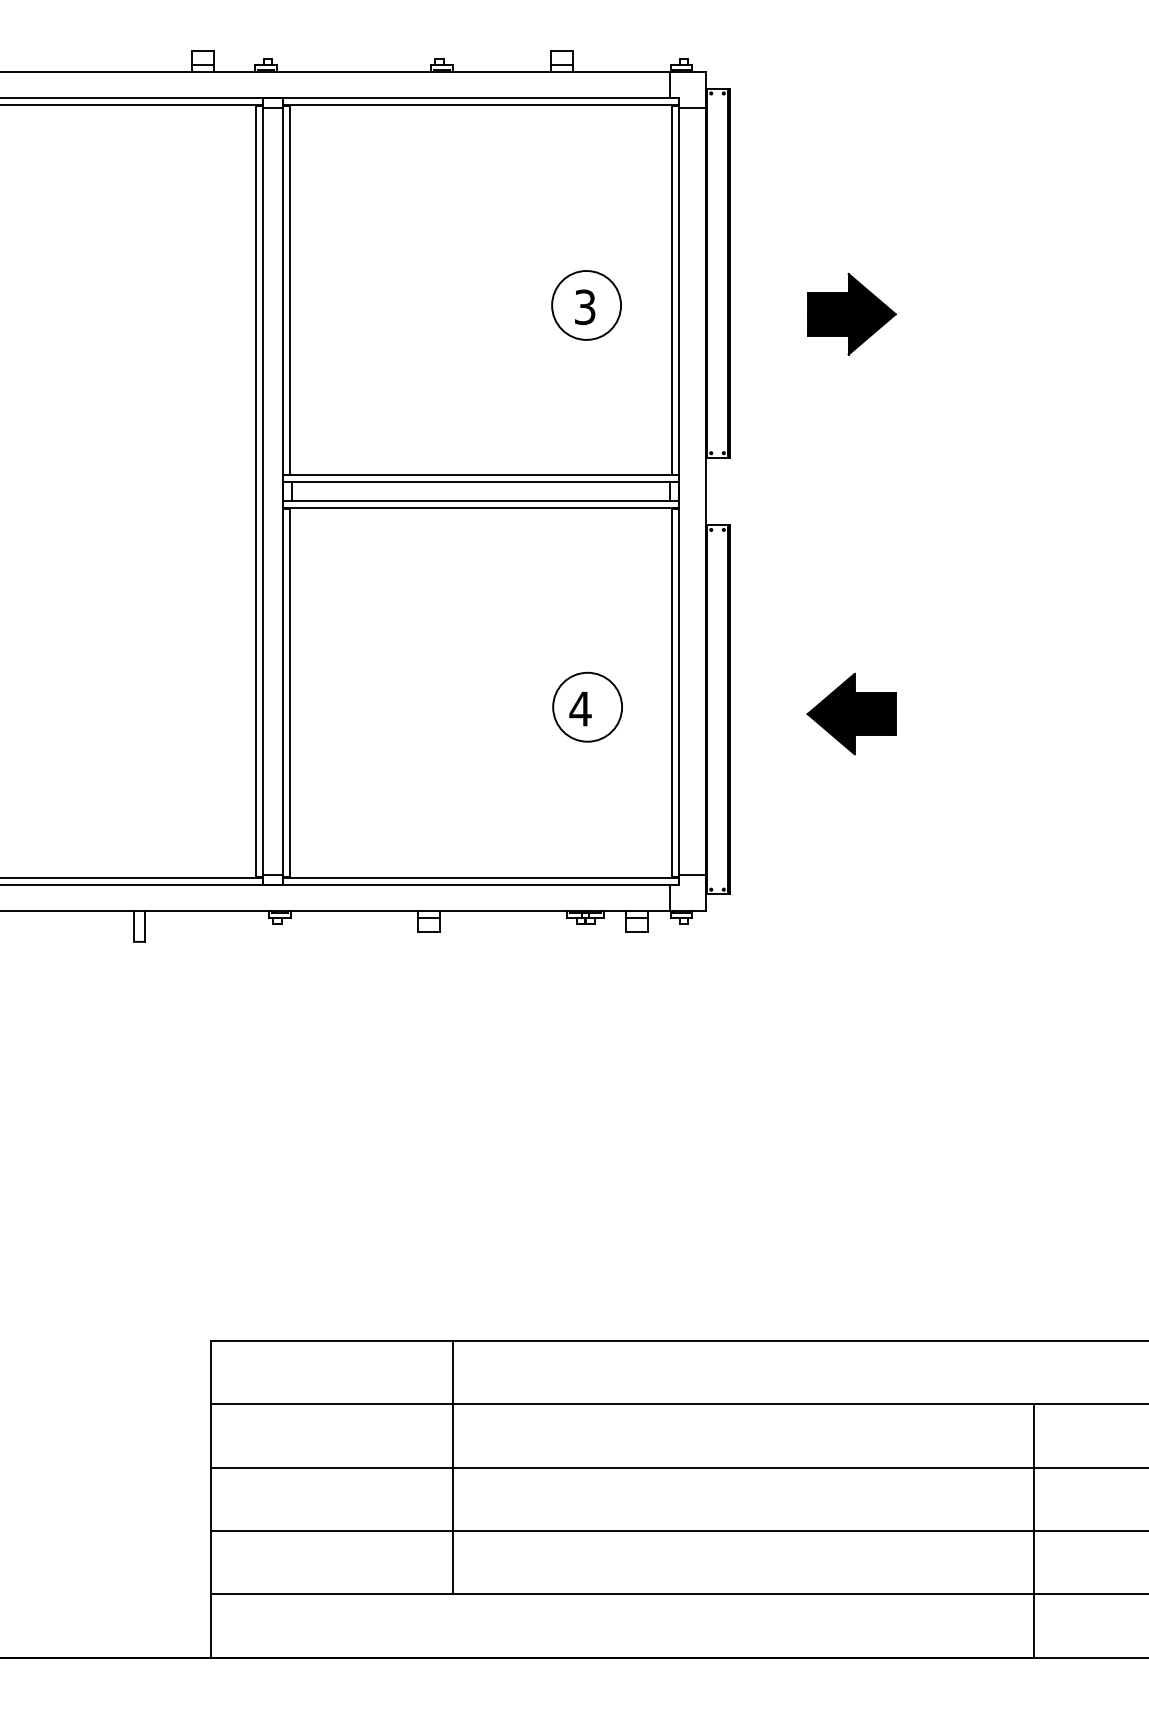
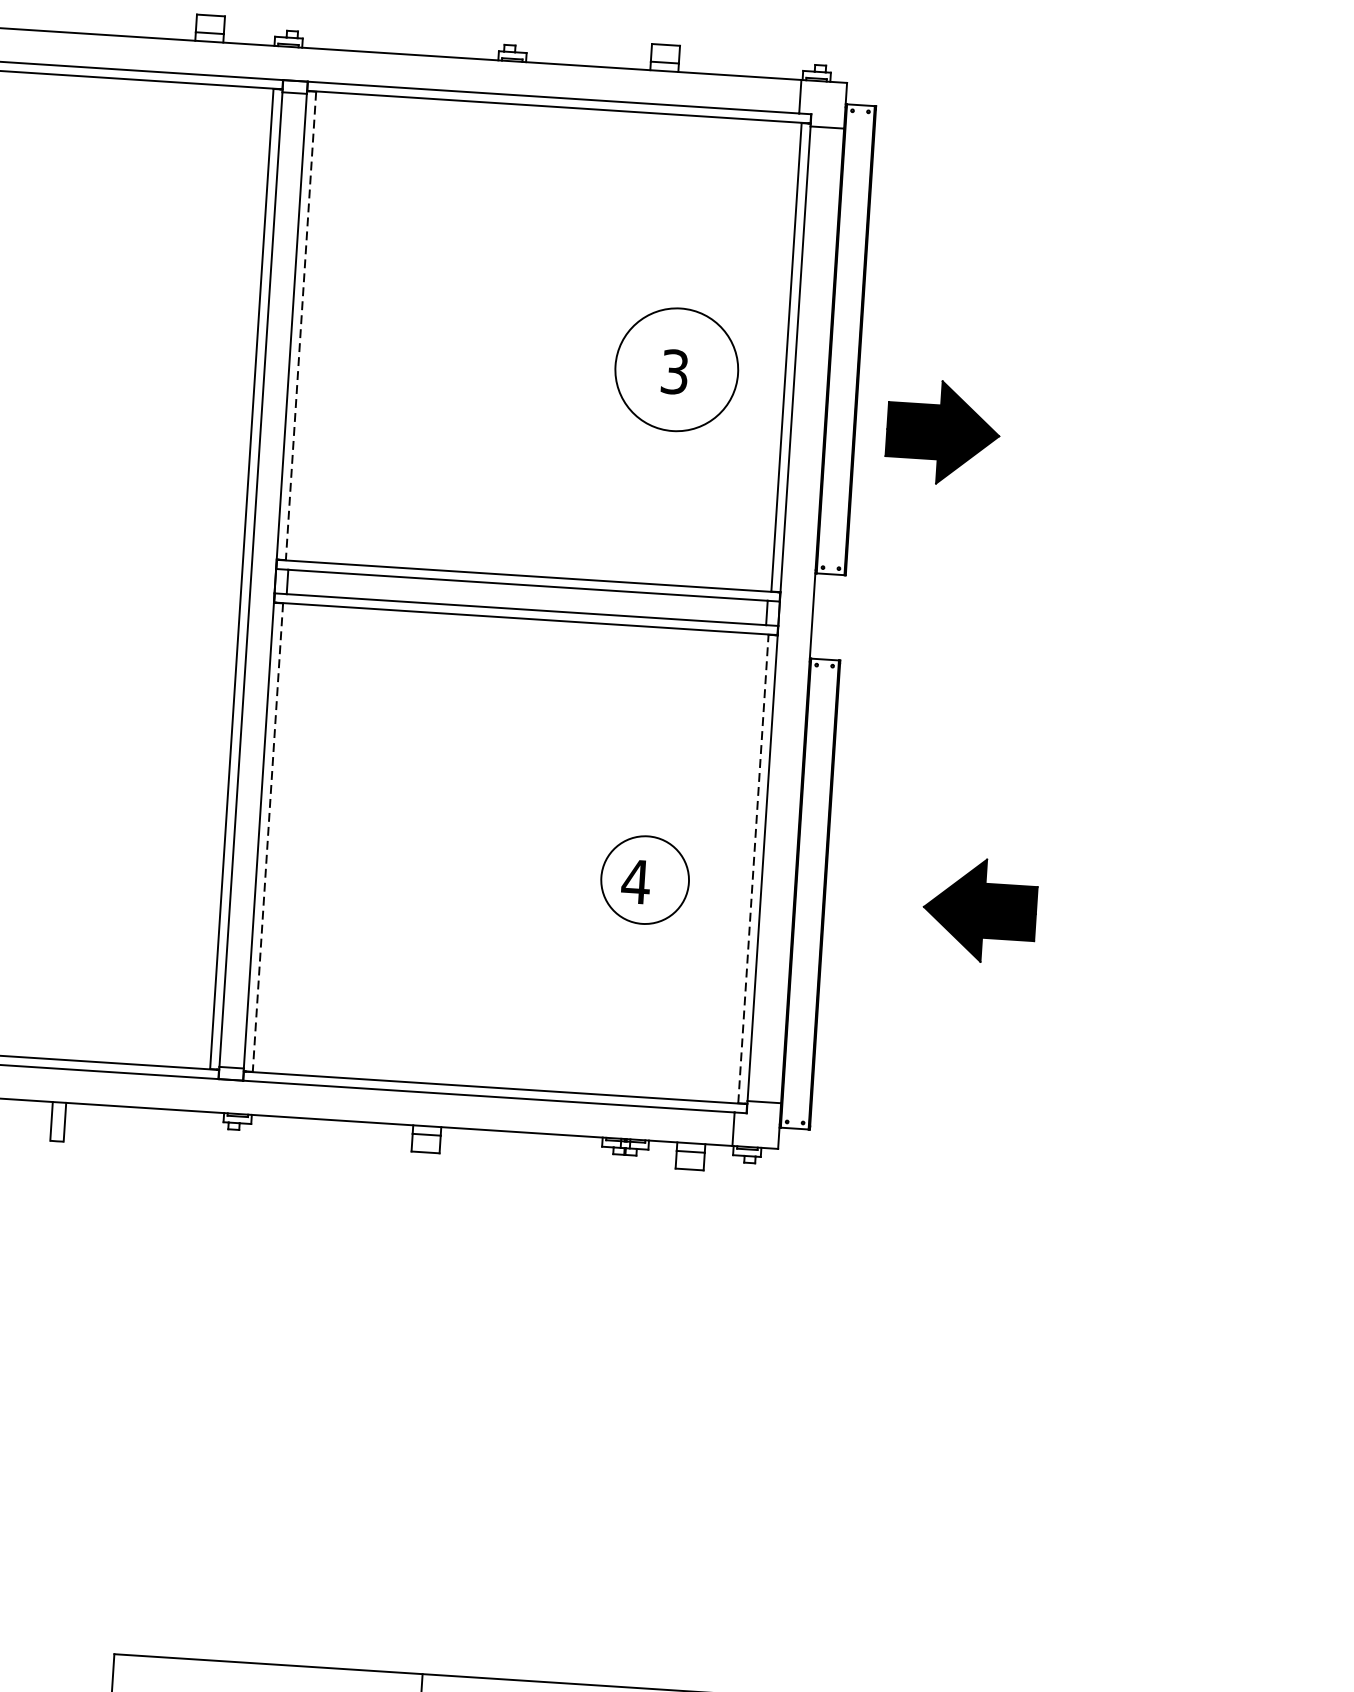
line: (289, 290) -> (300, 326), solid -> dashed
circle: (586, 305) -> (676, 369), size x1.4
part: (851, 314) -> (942, 432), moved
line: (671, 692) -> (752, 868), solid -> dashed
line: (289, 693) -> (267, 838), solid -> dashed

